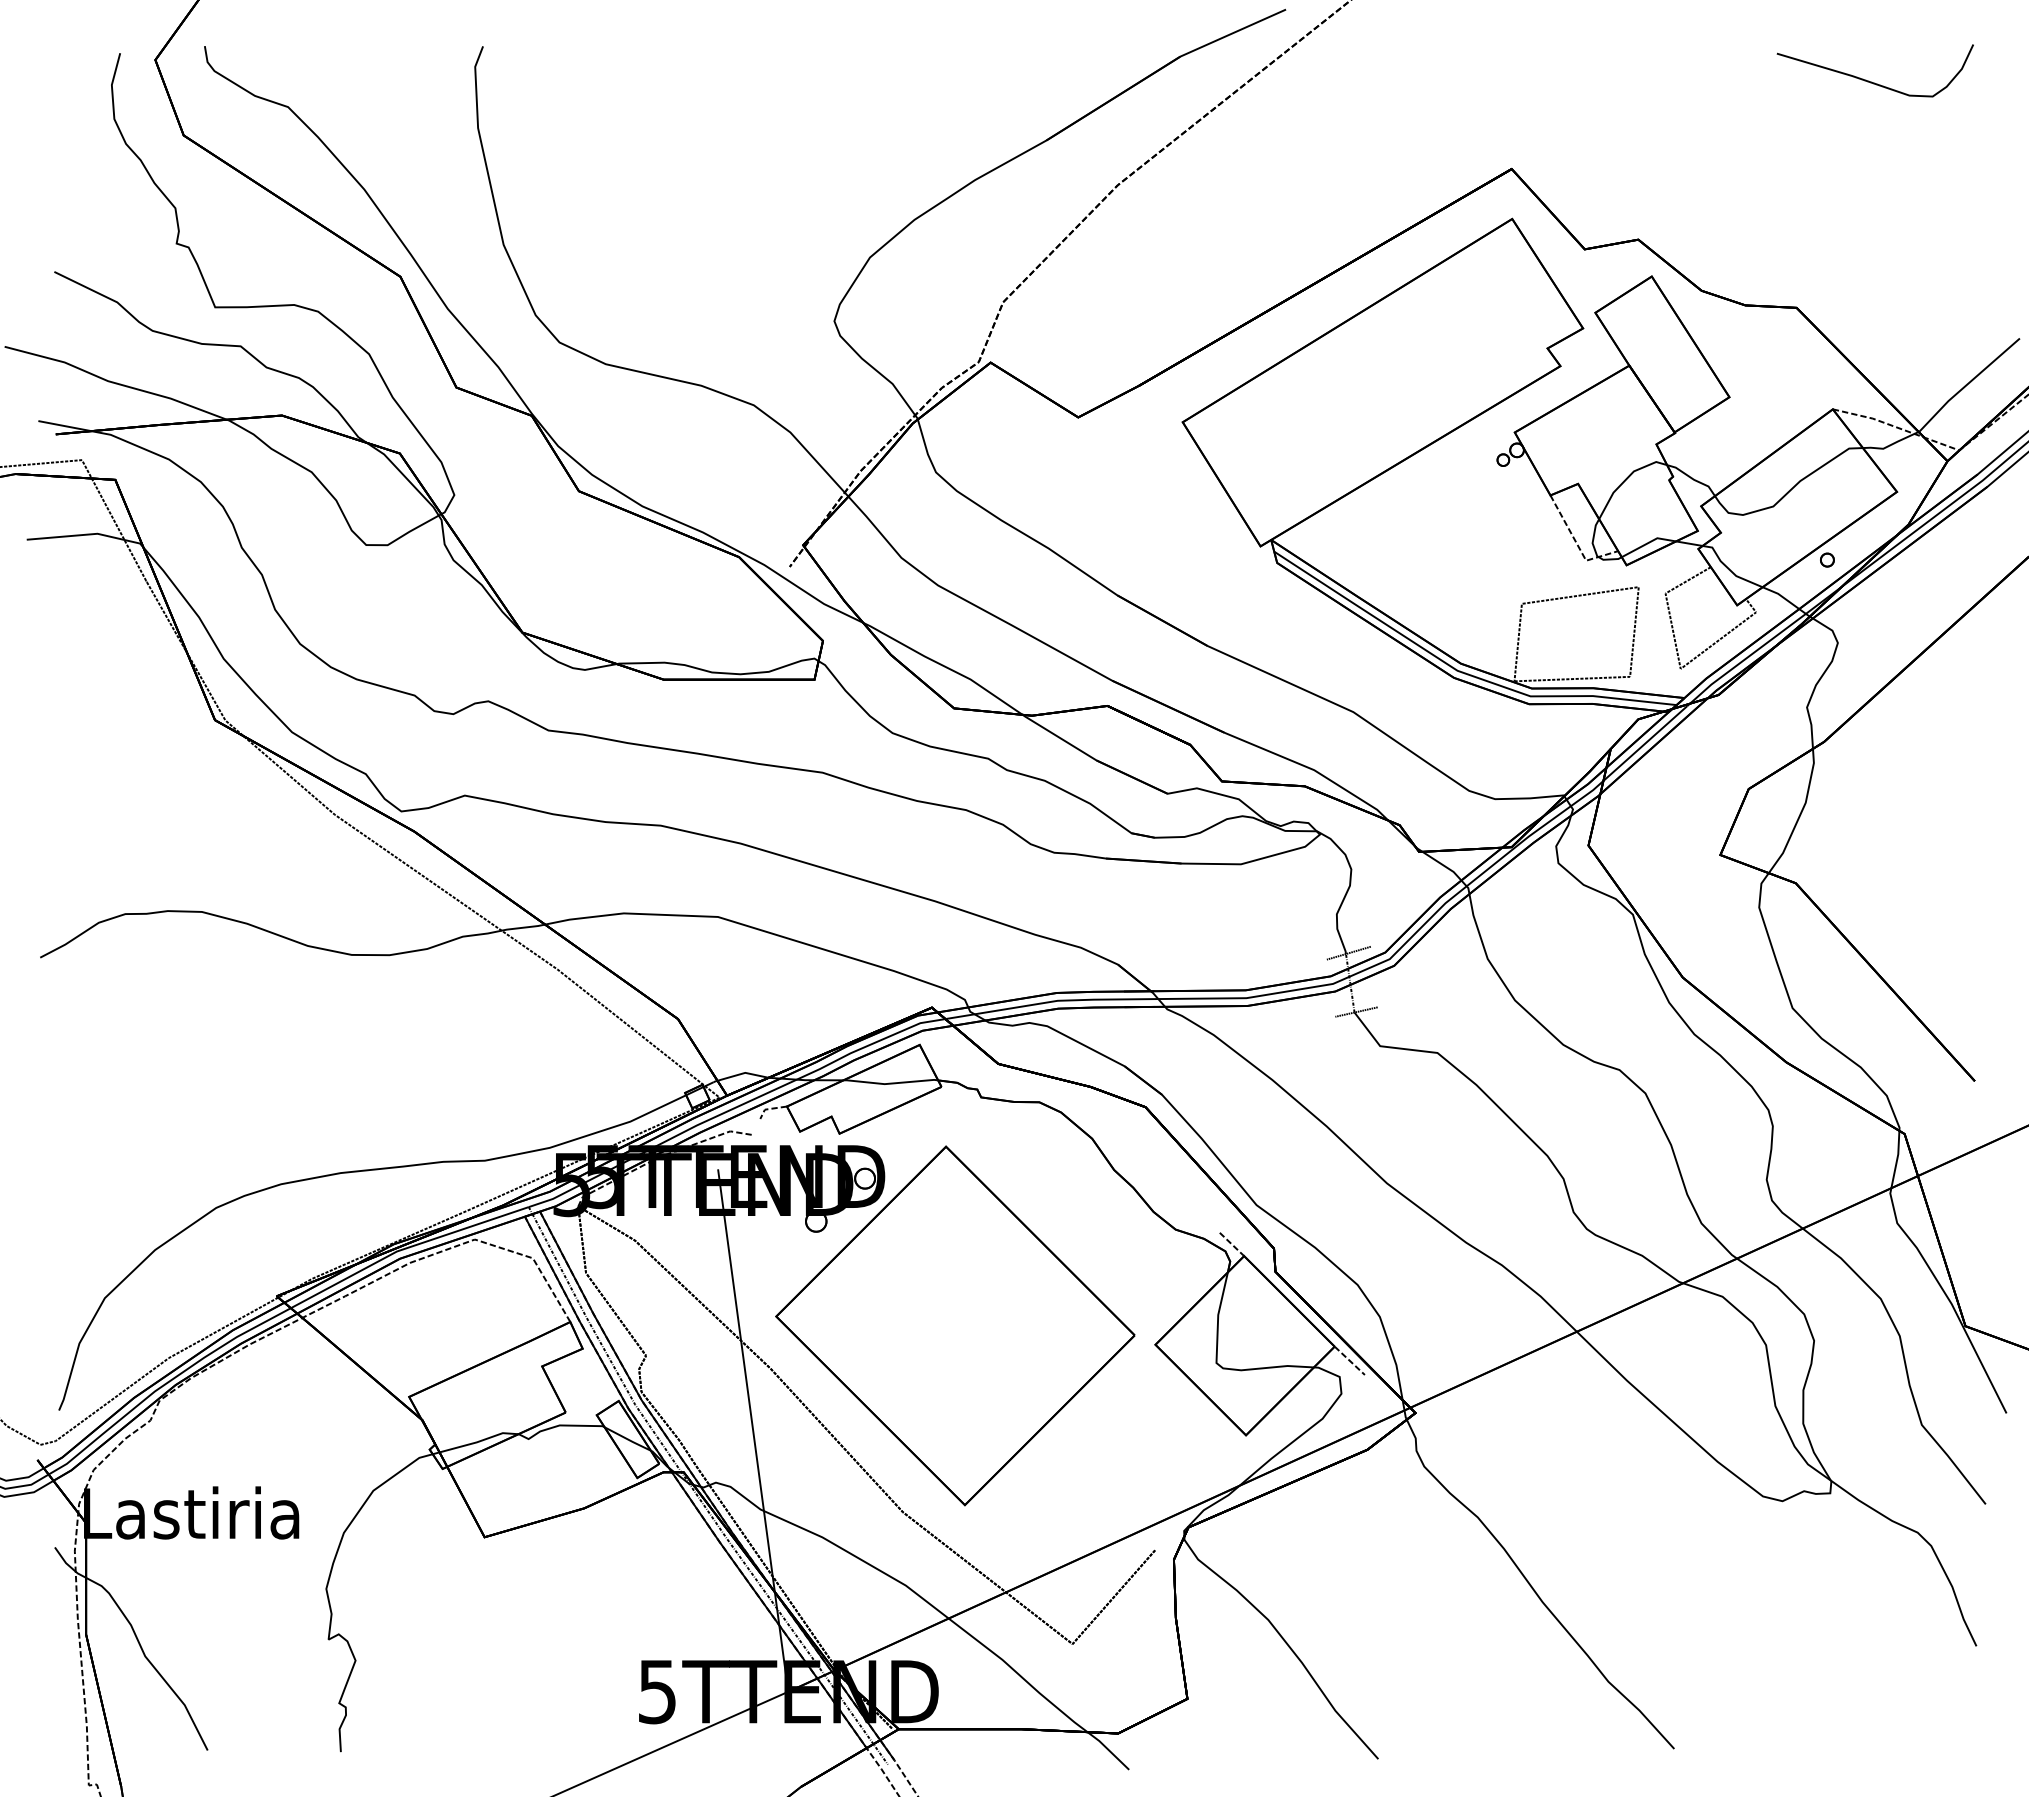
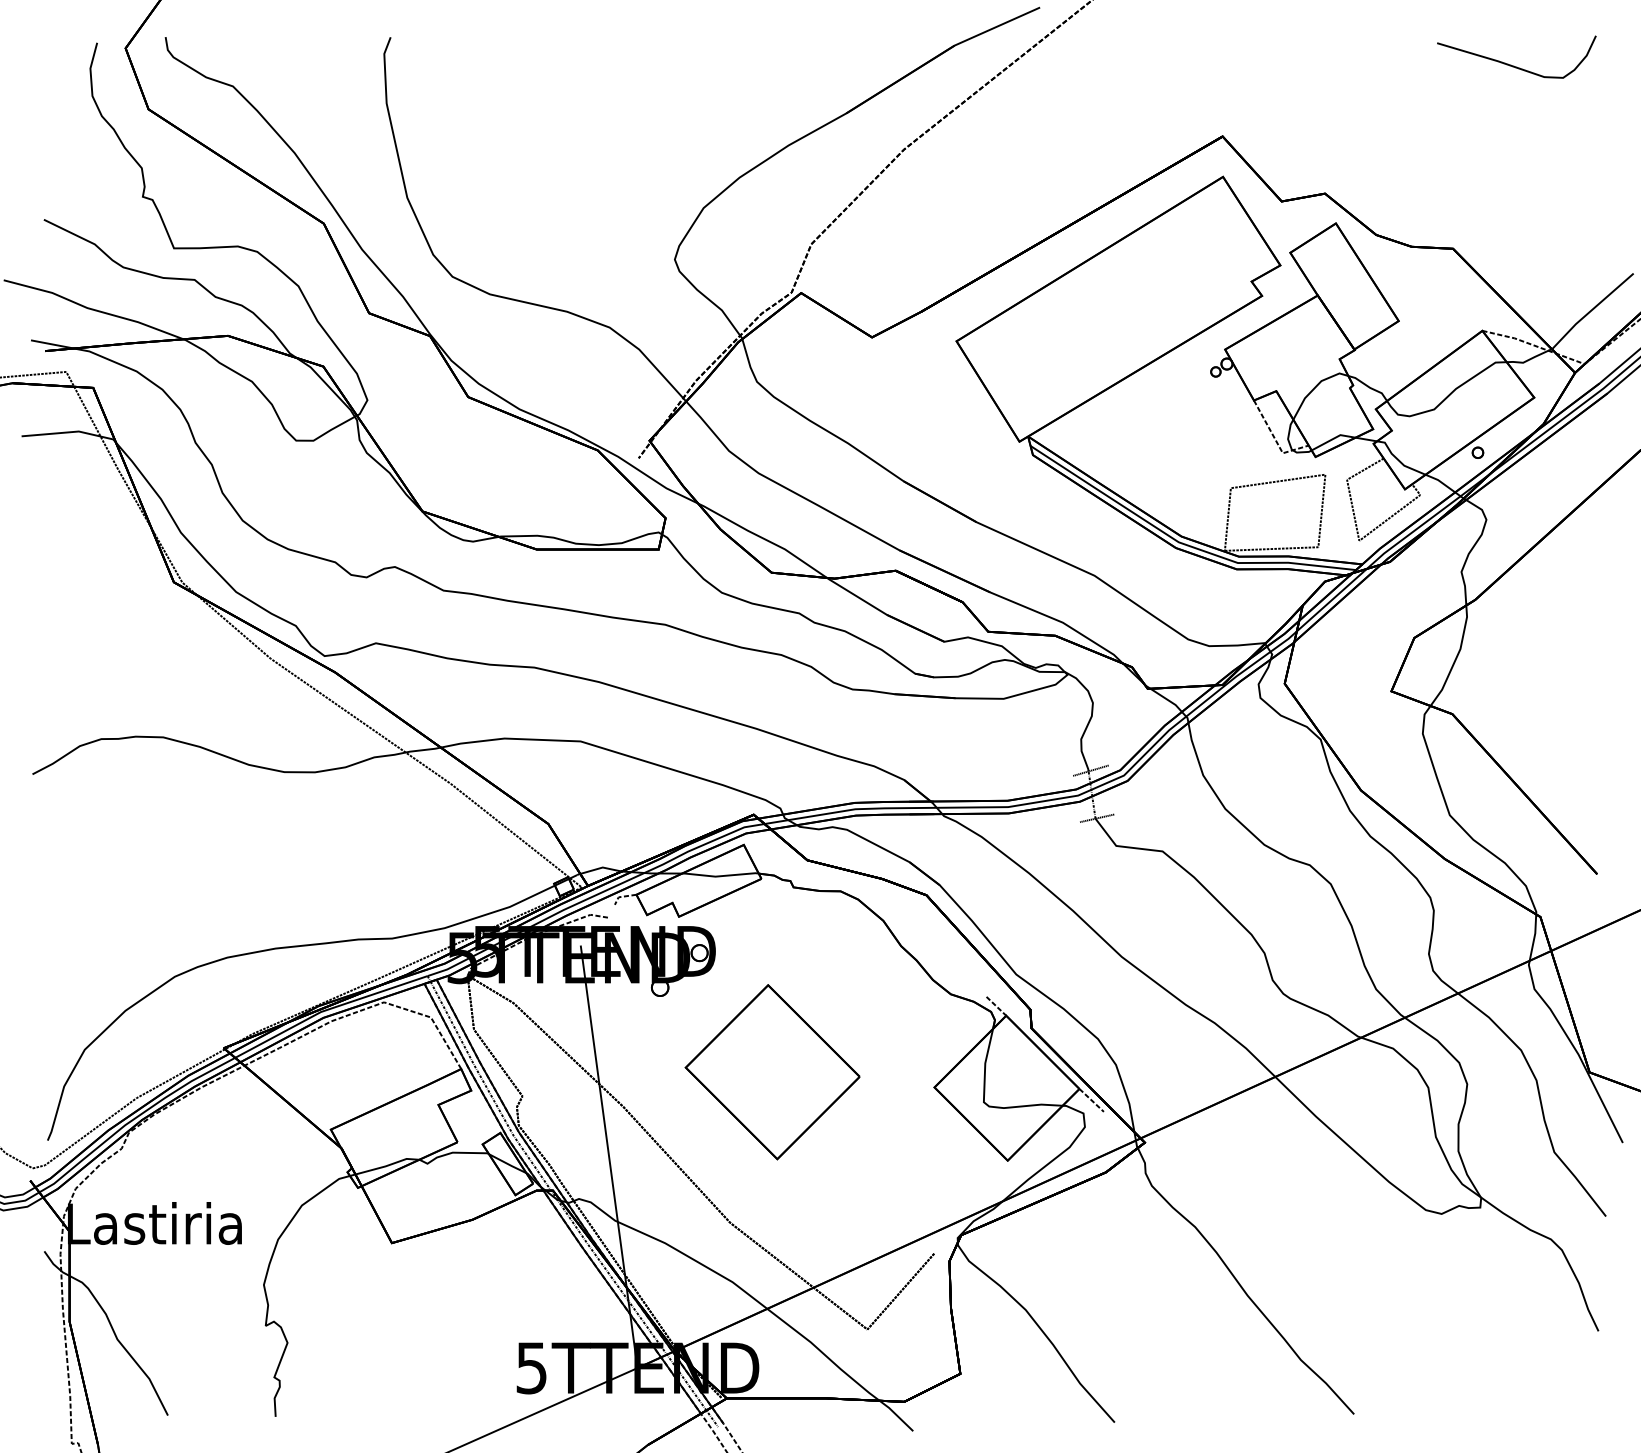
part: (955, 1325) -> (772, 1071), size x0.6

